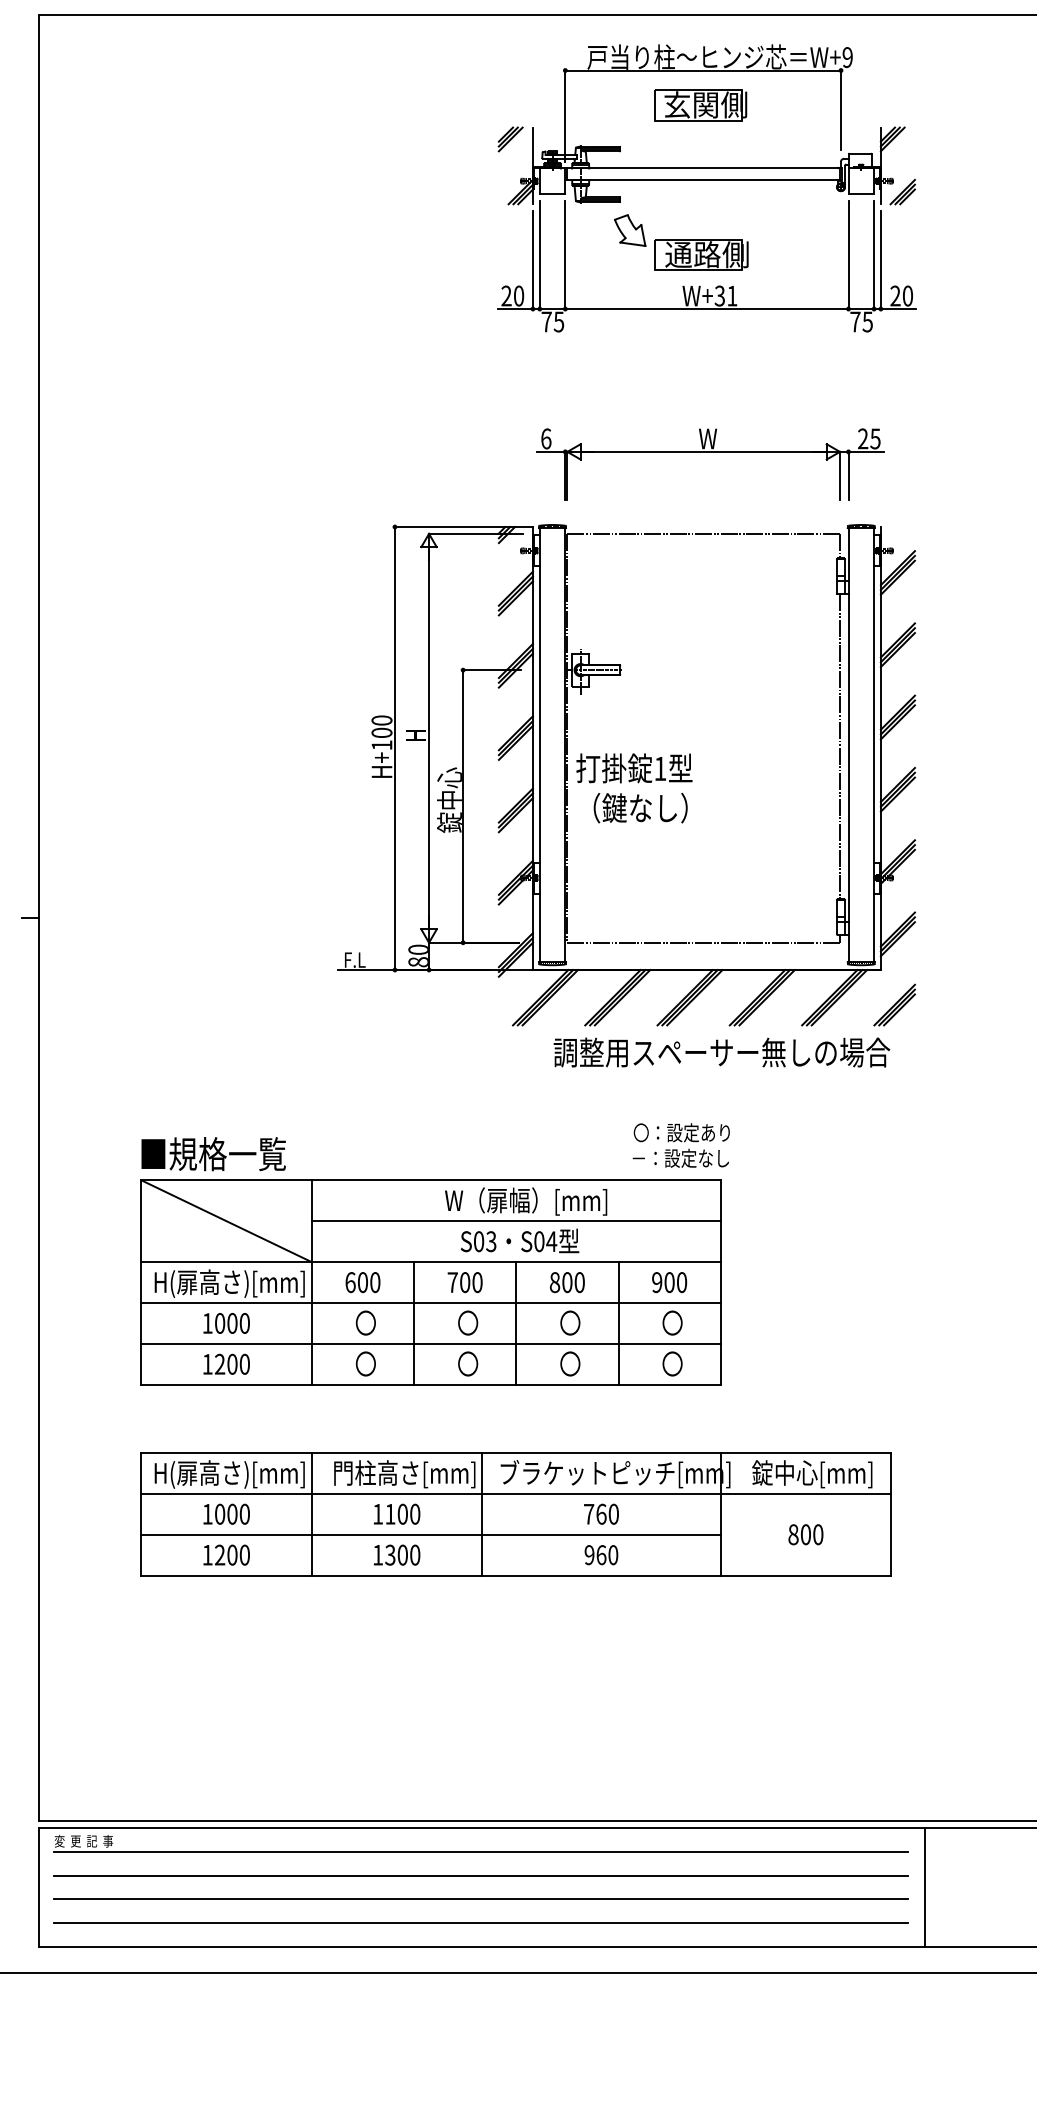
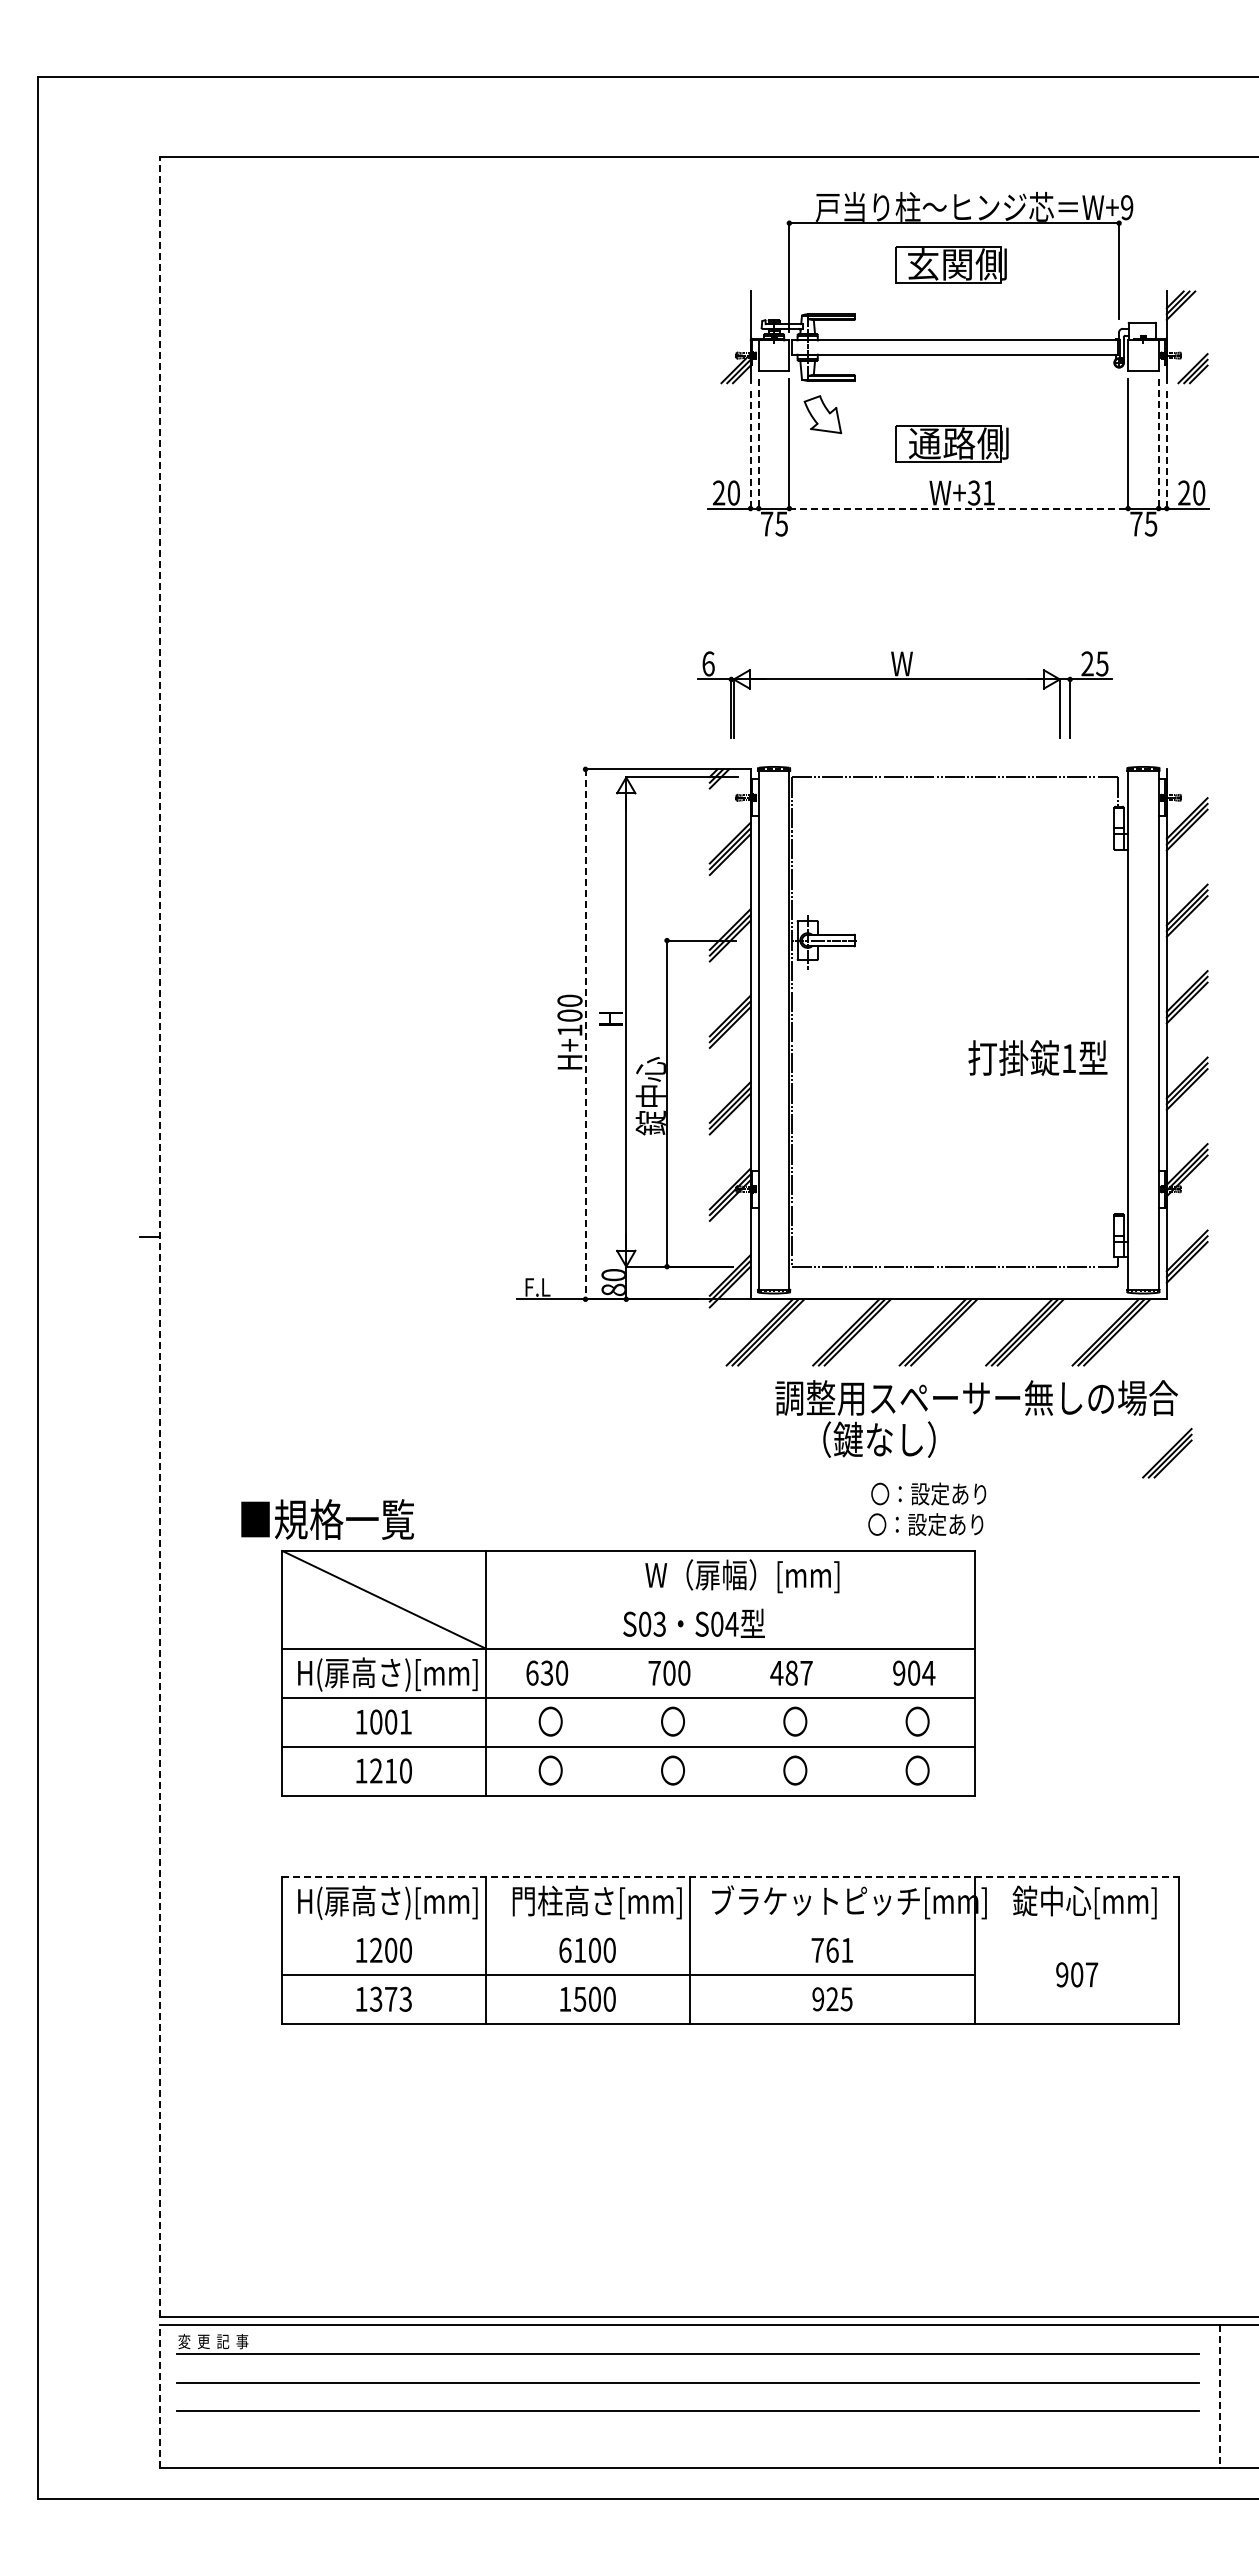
part: (510, 139) -> (723, 305), removed
part: (629, 230) -> (822, 414), moved
line: (539, 255) -> (758, 444), solid -> dashed
line: (873, 255) -> (1158, 444), solid -> dashed
line: (532, 260) -> (750, 450), solid -> dashed
line: (880, 260) -> (1166, 450), solid -> dashed
line: (707, 308) -> (959, 508), solid -> dashed
part: (710, 451) -> (904, 679), moved
line: (839, 746) -> (1117, 1031), removed
line: (394, 748) -> (585, 1034), solid -> dashed
text: (634, 767) -> (1037, 1057), moved
text: (640, 808) -> (879, 1439), moved
line: (38, 917) -> (159, 1236), solid -> dashed
part: (894, 1004) -> (1167, 1452), moved
text: (213, 1154) -> (327, 1519), moved
text: (680, 1158) -> (926, 1524), －：設定なし -> 〇：設定あり
line: (516, 1220) -> (730, 1599), removed
text: (519, 1240) -> (693, 1622), moved
text: (362, 1281) -> (546, 1672), 600 -> 630
text: (567, 1281) -> (791, 1672), 800 -> 487
text: (681, 1281) -> (928, 1672), 900 -> 904
text: (244, 1322) -> (405, 1721), 1000 -> 1001
line: (414, 1322) -> (608, 1721), removed
line: (516, 1322) -> (730, 1721), removed
line: (618, 1322) -> (852, 1721), removed
text: (232, 1363) -> (391, 1770), 1200 -> 1210
line: (517, 1453) -> (731, 1877), solid -> dashed
line: (516, 1493) -> (730, 1925), removed
text: (378, 1513) -> (565, 1949), 1100 -> 6100
text: (613, 1513) -> (847, 1949), 760 -> 761
text: (220, 1514) -> (376, 1950), 1000 -> 1200
text: (806, 1534) -> (1077, 1974), 800 -> 907
text: (231, 1554) -> (390, 1998), 1200 -> 1373
text: (390, 1554) -> (580, 1998), 1300 -> 1500
text: (607, 1555) -> (839, 1999), 960 -> 925
line: (38, 1887) -> (159, 2396), solid -> dashed
line: (924, 1888) -> (1219, 2397), solid -> dashed
line: (481, 1923) -> (688, 2439), removed

